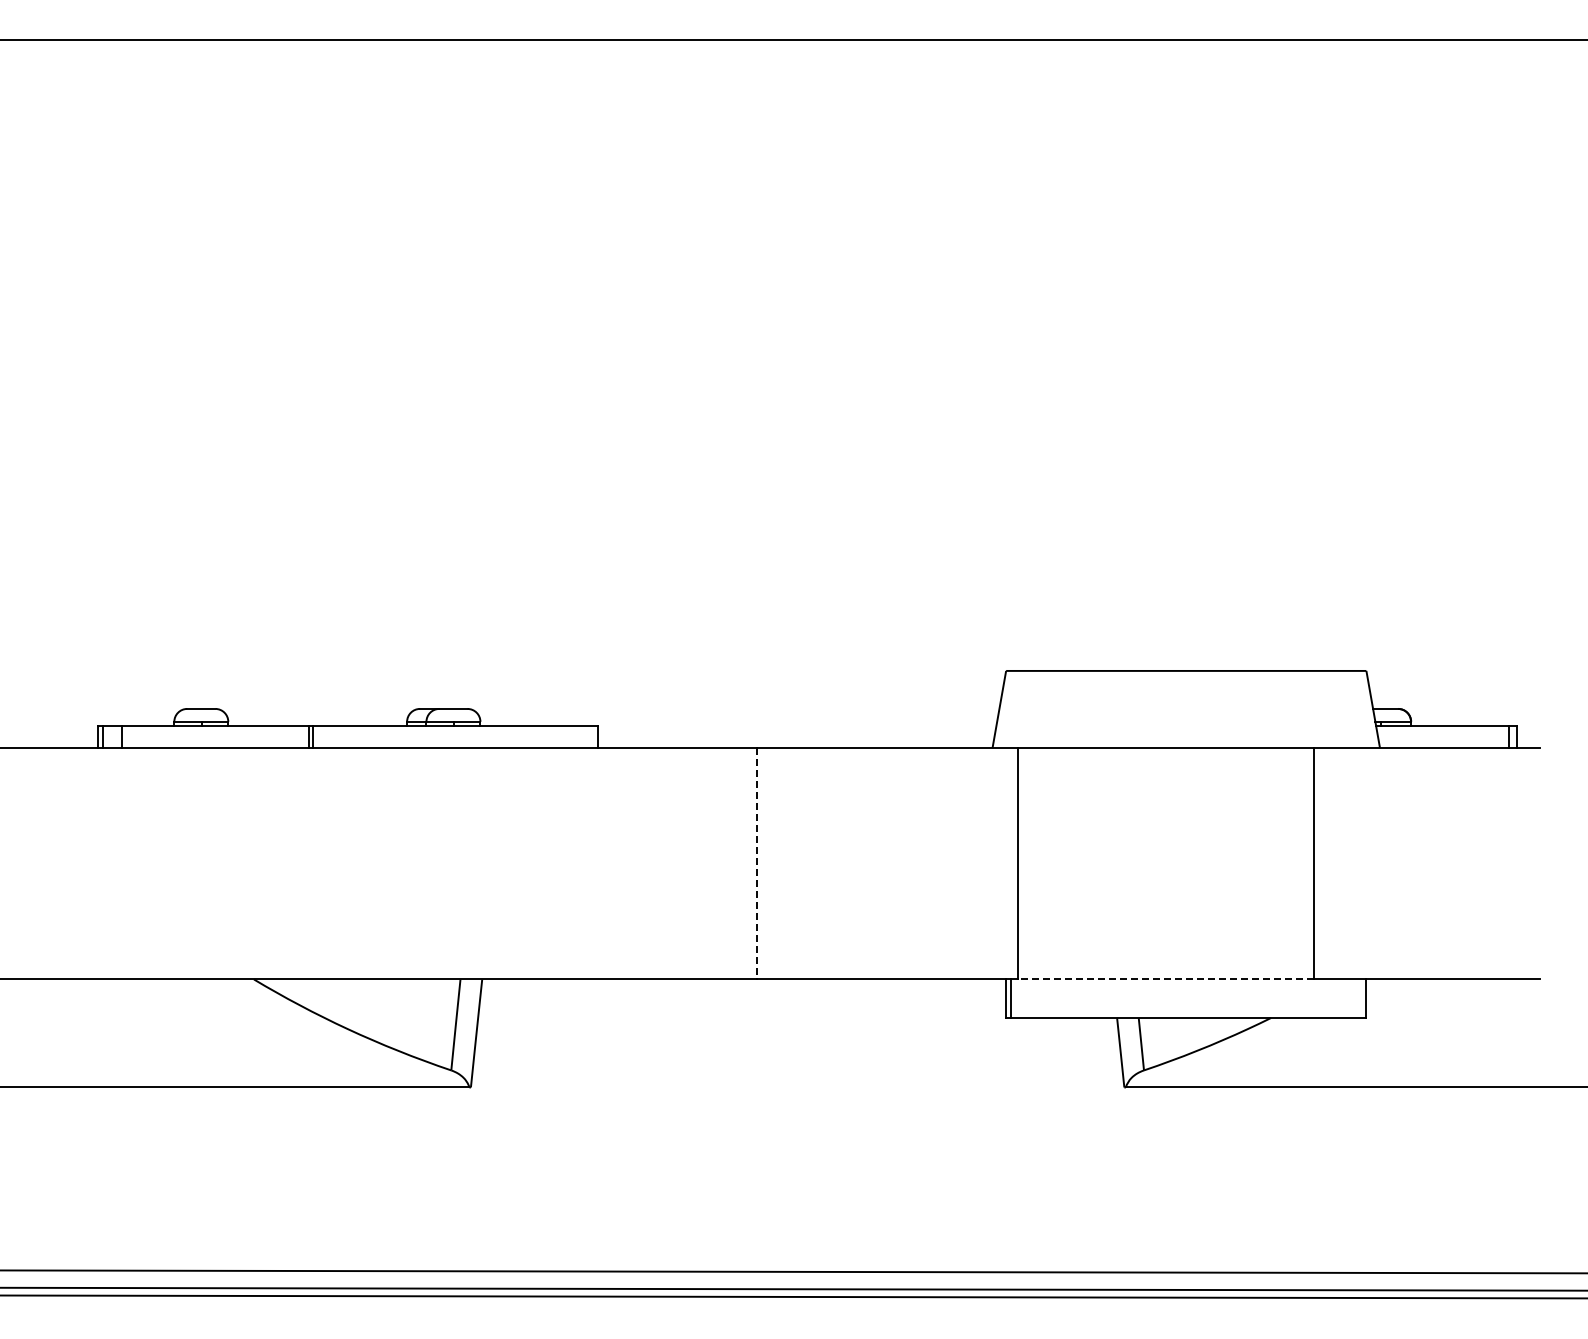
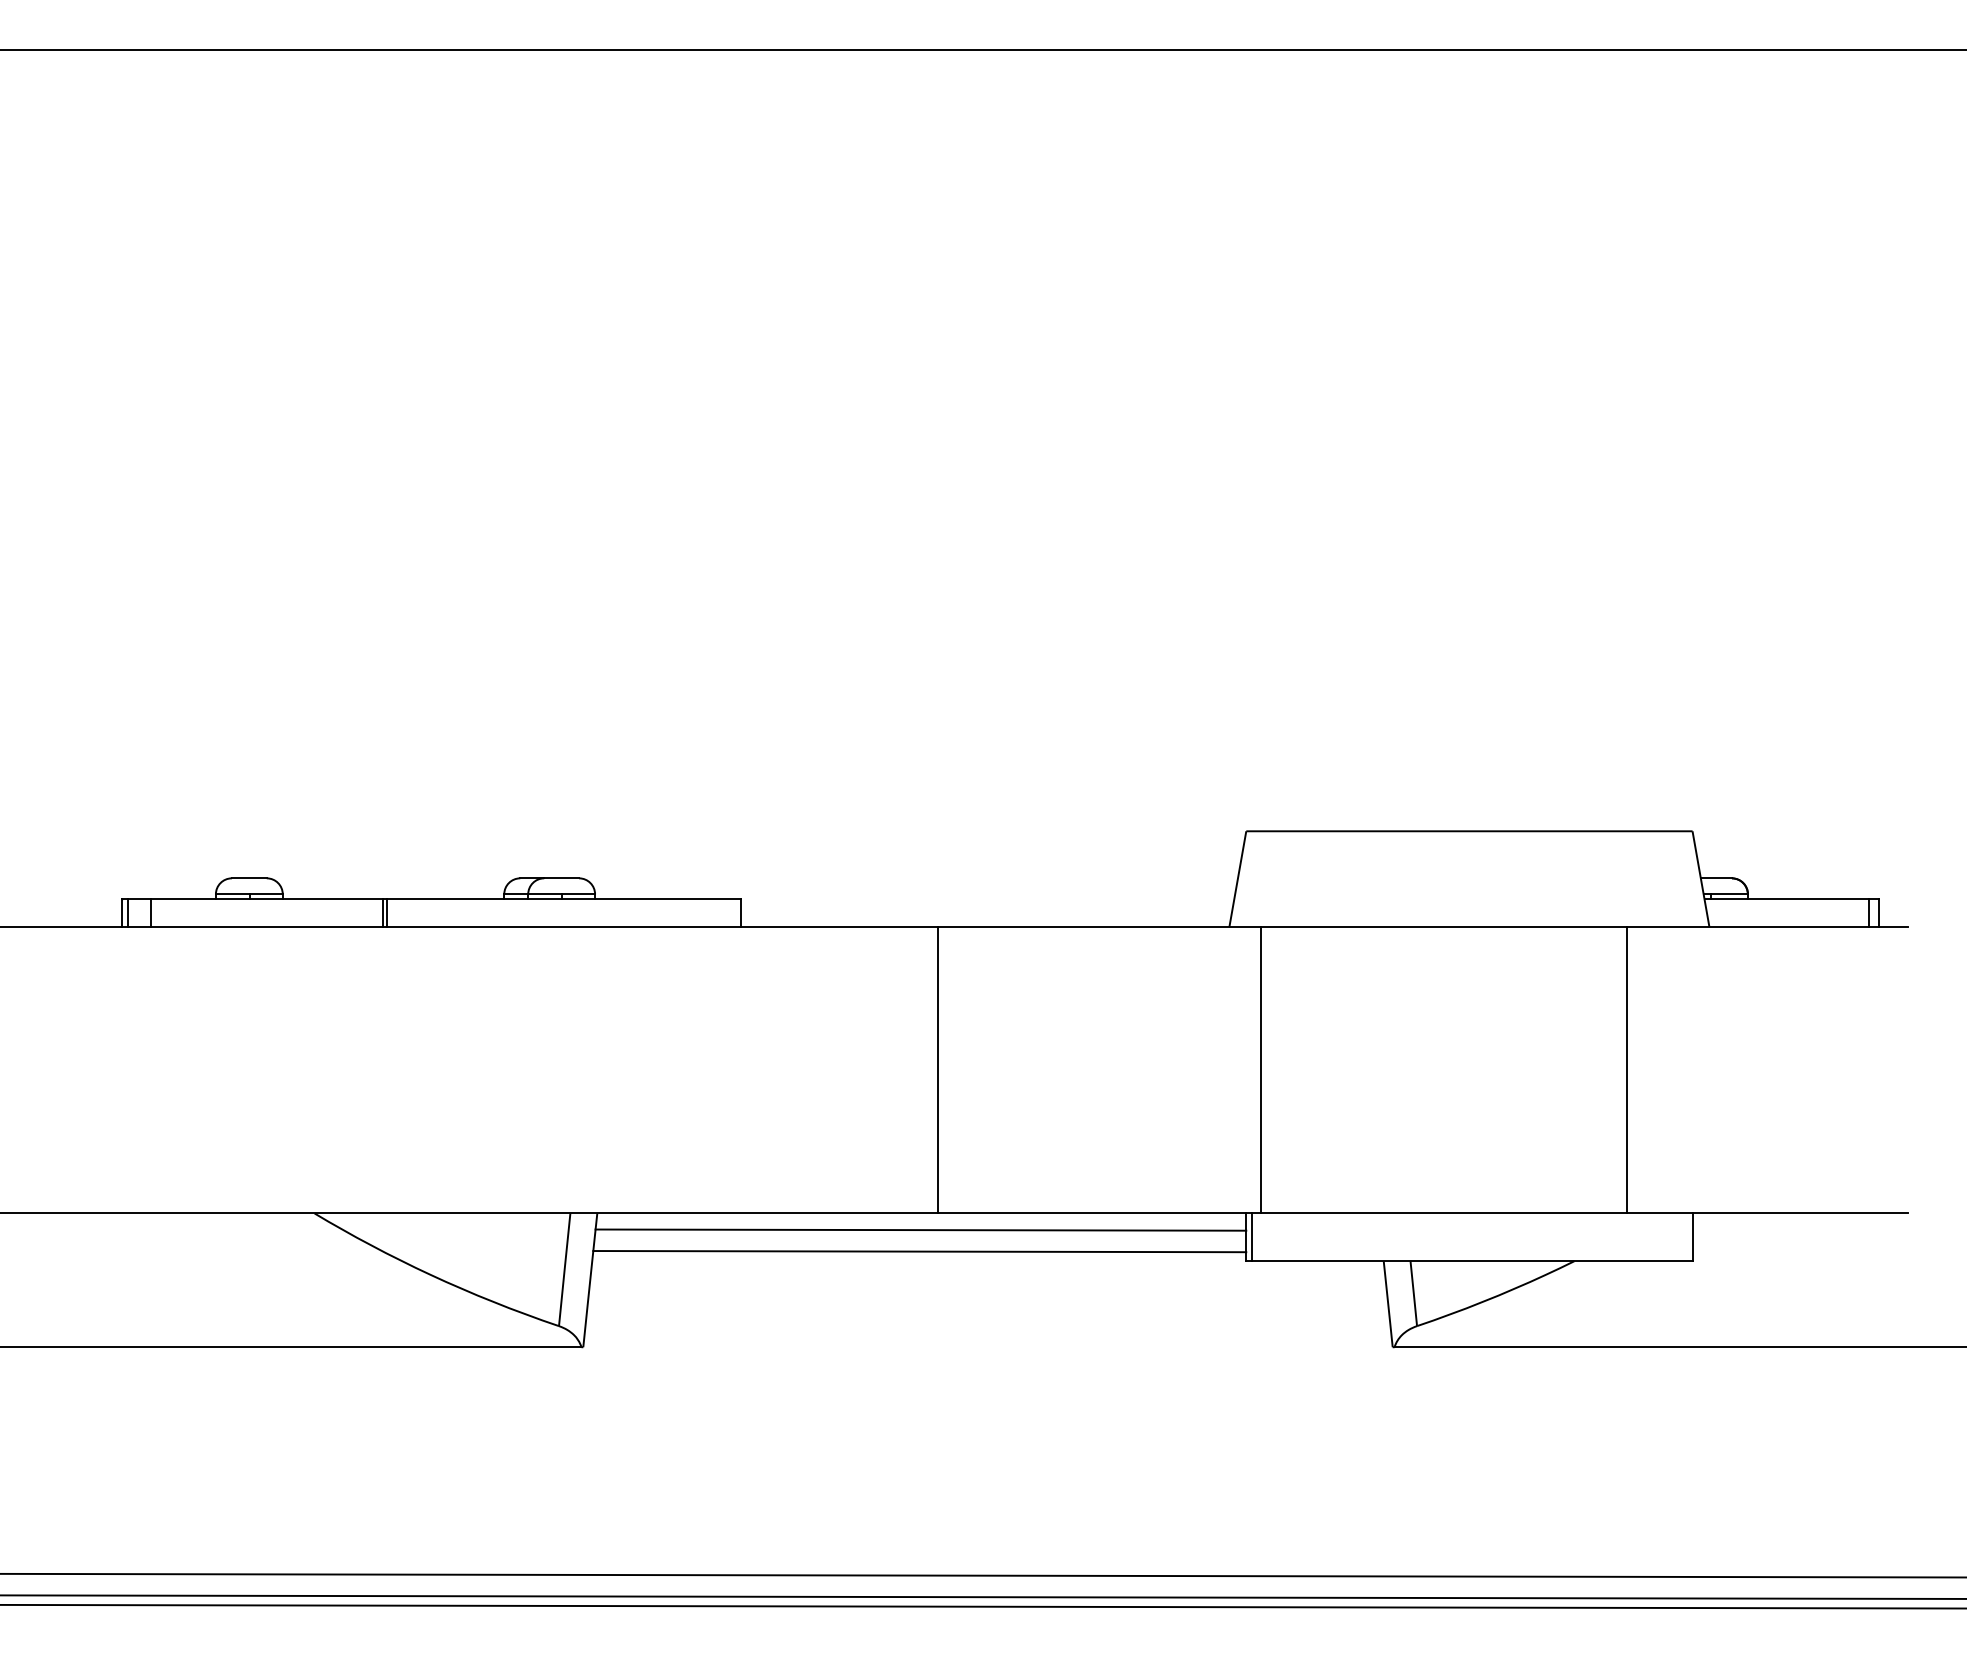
line: (757, 863) -> (938, 1069), dashed -> solid
line: (1166, 979) -> (1444, 1213), dashed -> solid
line: (743, 992) -> (920, 1229), added
line: (742, 1009) -> (919, 1250), added

